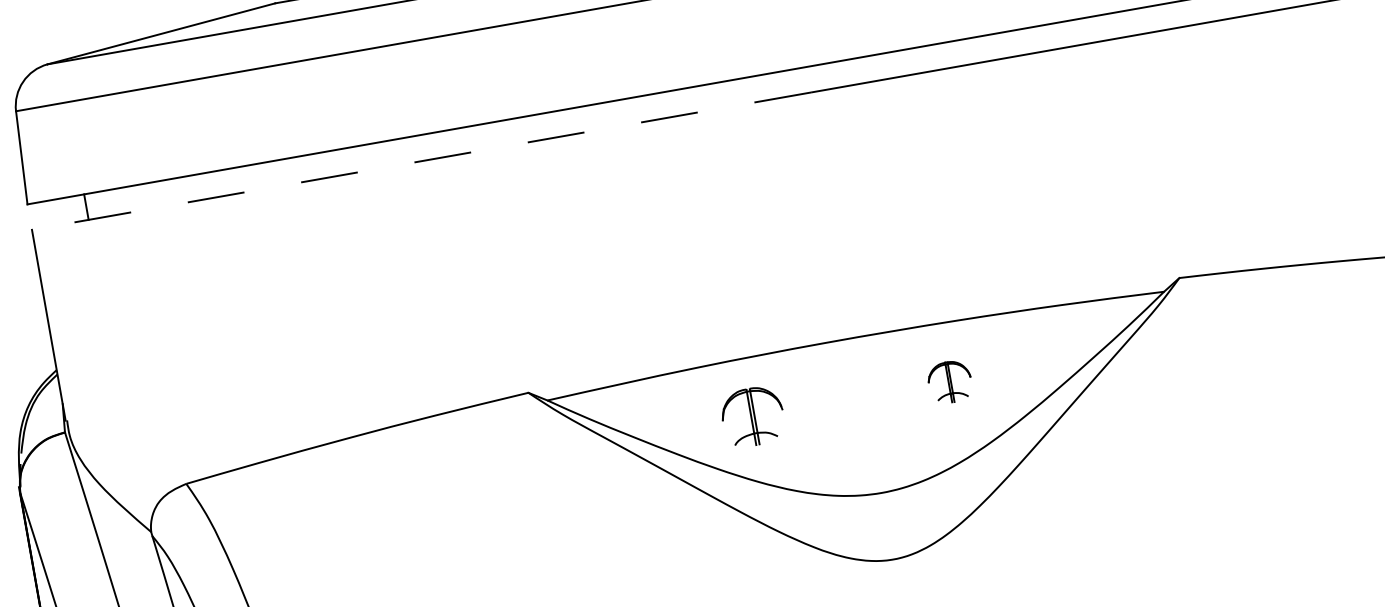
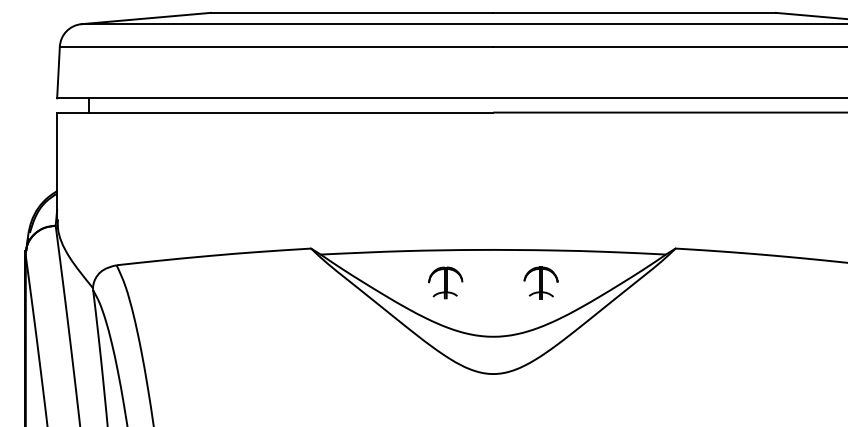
line: (420, 161) -> (274, 112), dashed -> solid
part: (948, 381) -> (540, 282), size x1.43
part: (752, 415) -> (445, 282), moved

